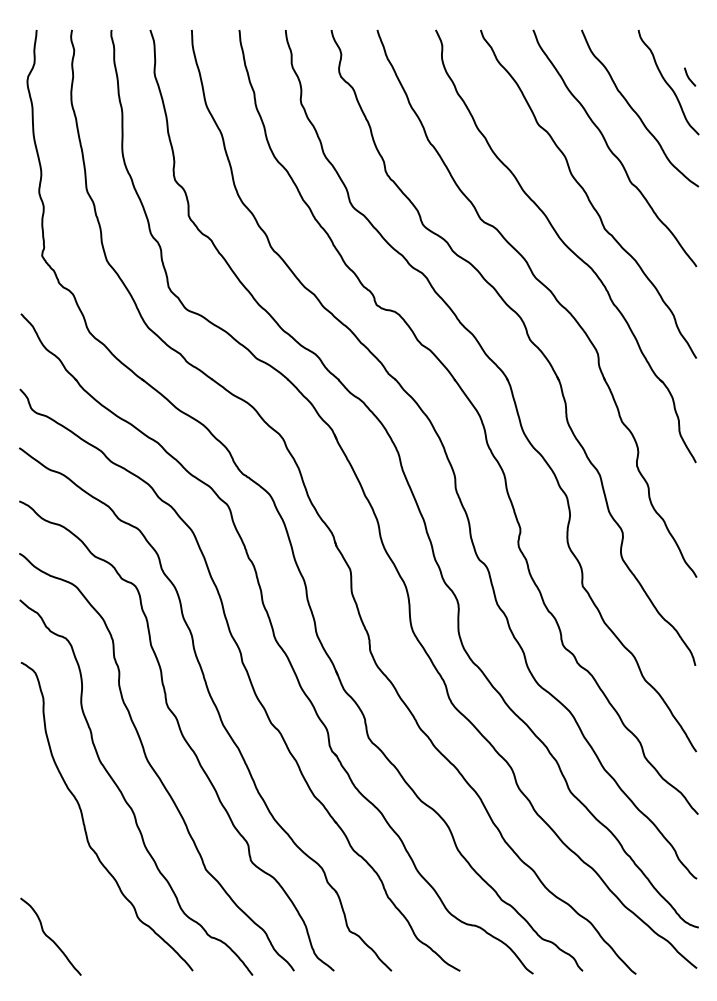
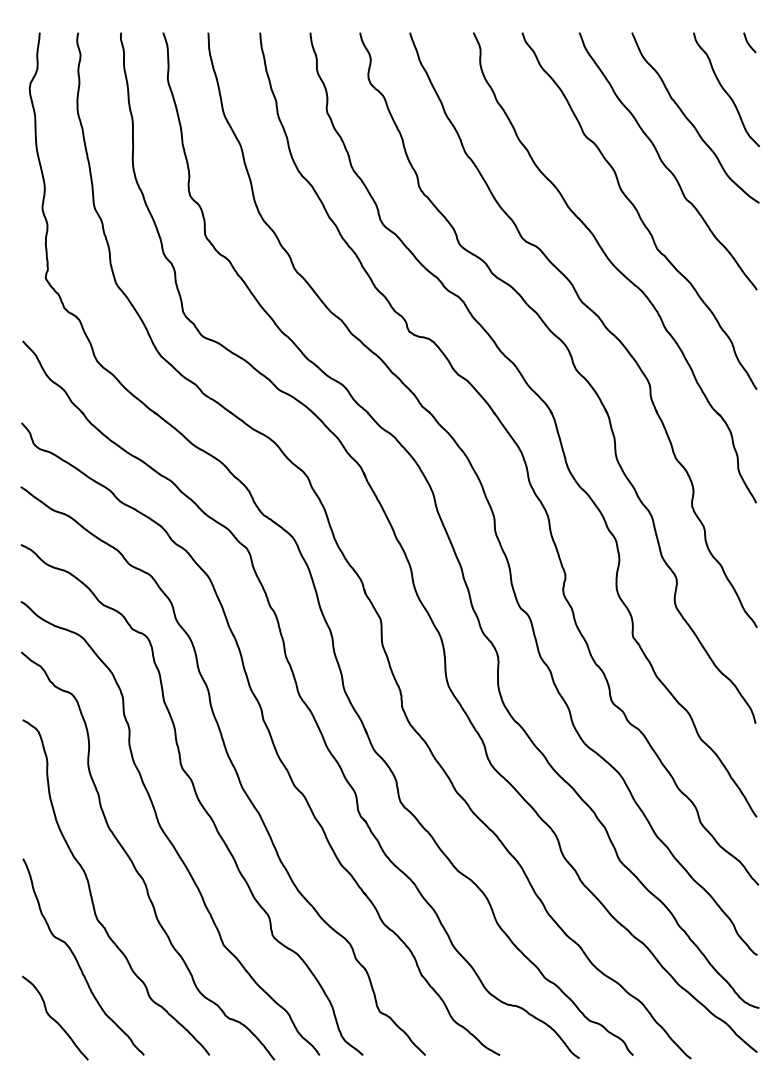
curve: (688, 76) -> (748, 42), moved
curve: (71, 882) -> (77, 959), added

